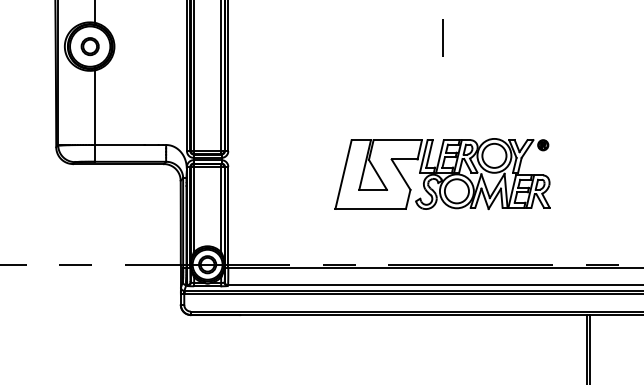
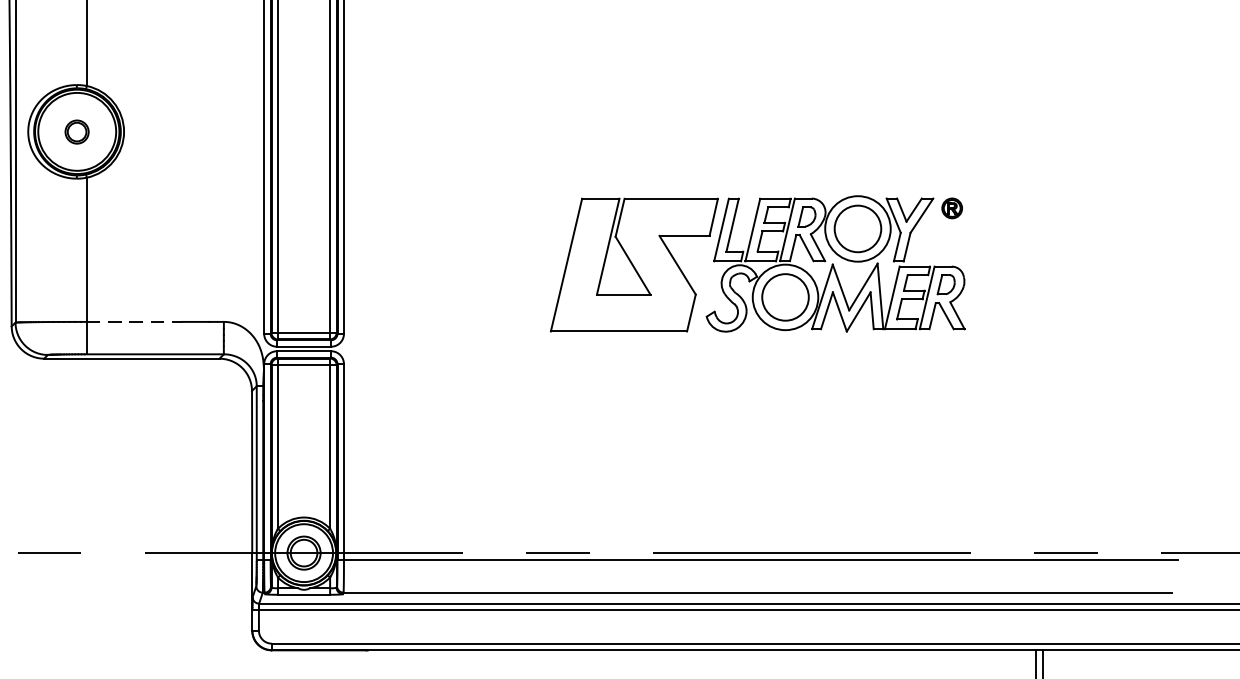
line: (442, 37) -> (757, 114), removed
part: (89, 46) -> (75, 131), size x0.7
line: (119, 145) -> (133, 322), solid -> dashed
part: (442, 174) -> (757, 264), moved

